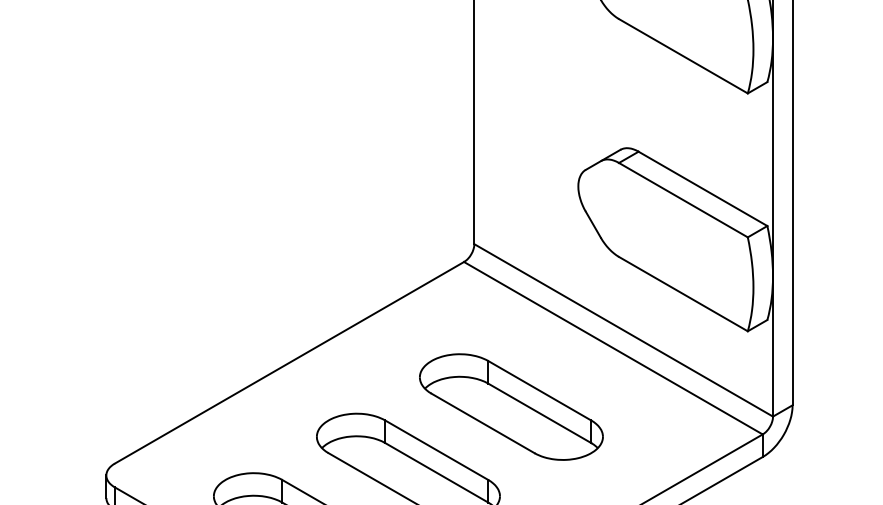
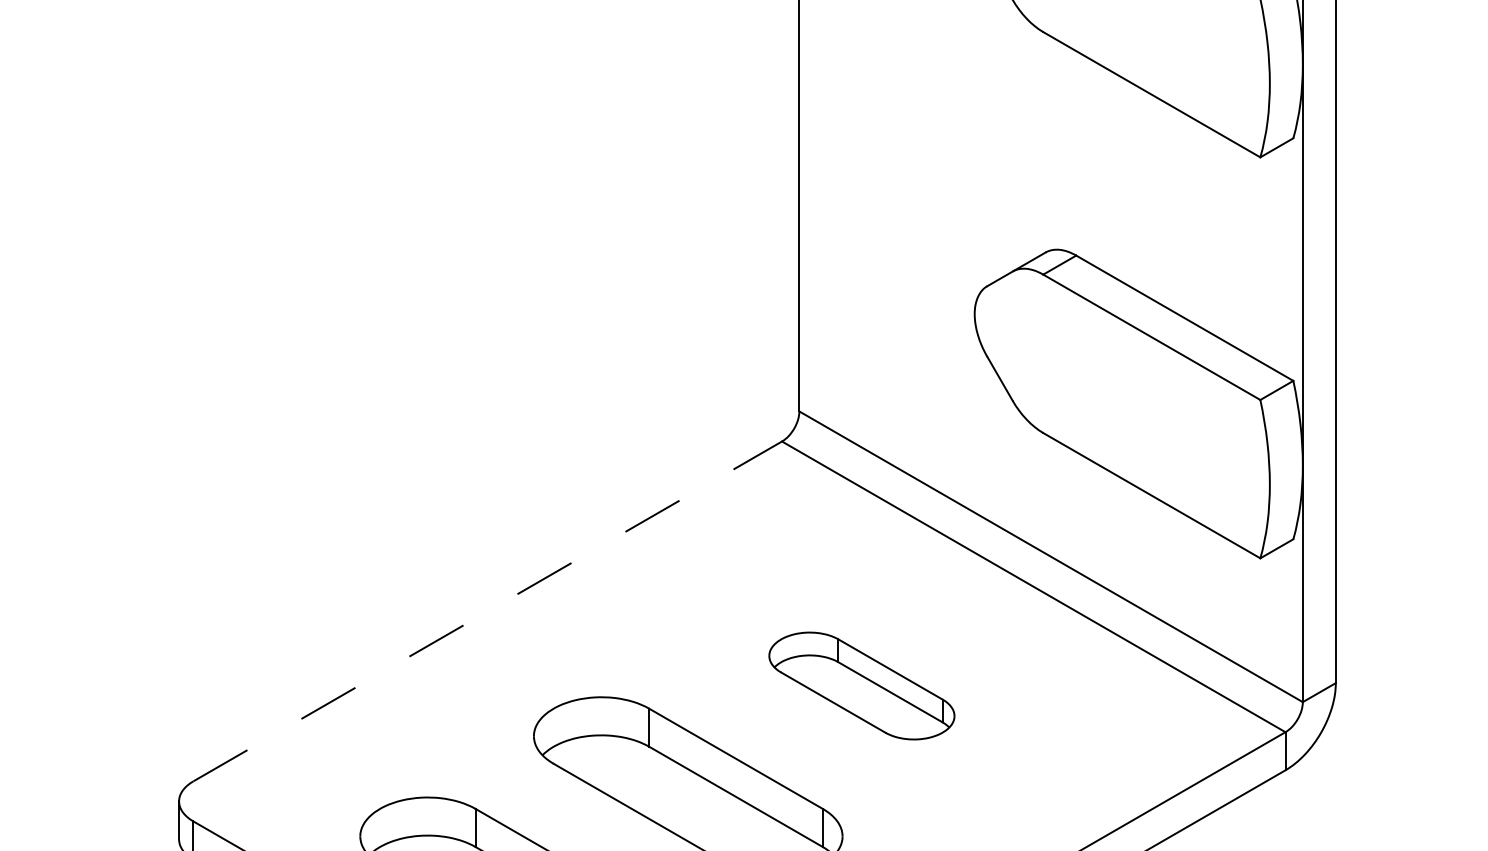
line: (289, 362) -> (487, 610), solid -> dashed
part: (511, 406) -> (861, 685), size x0.6

